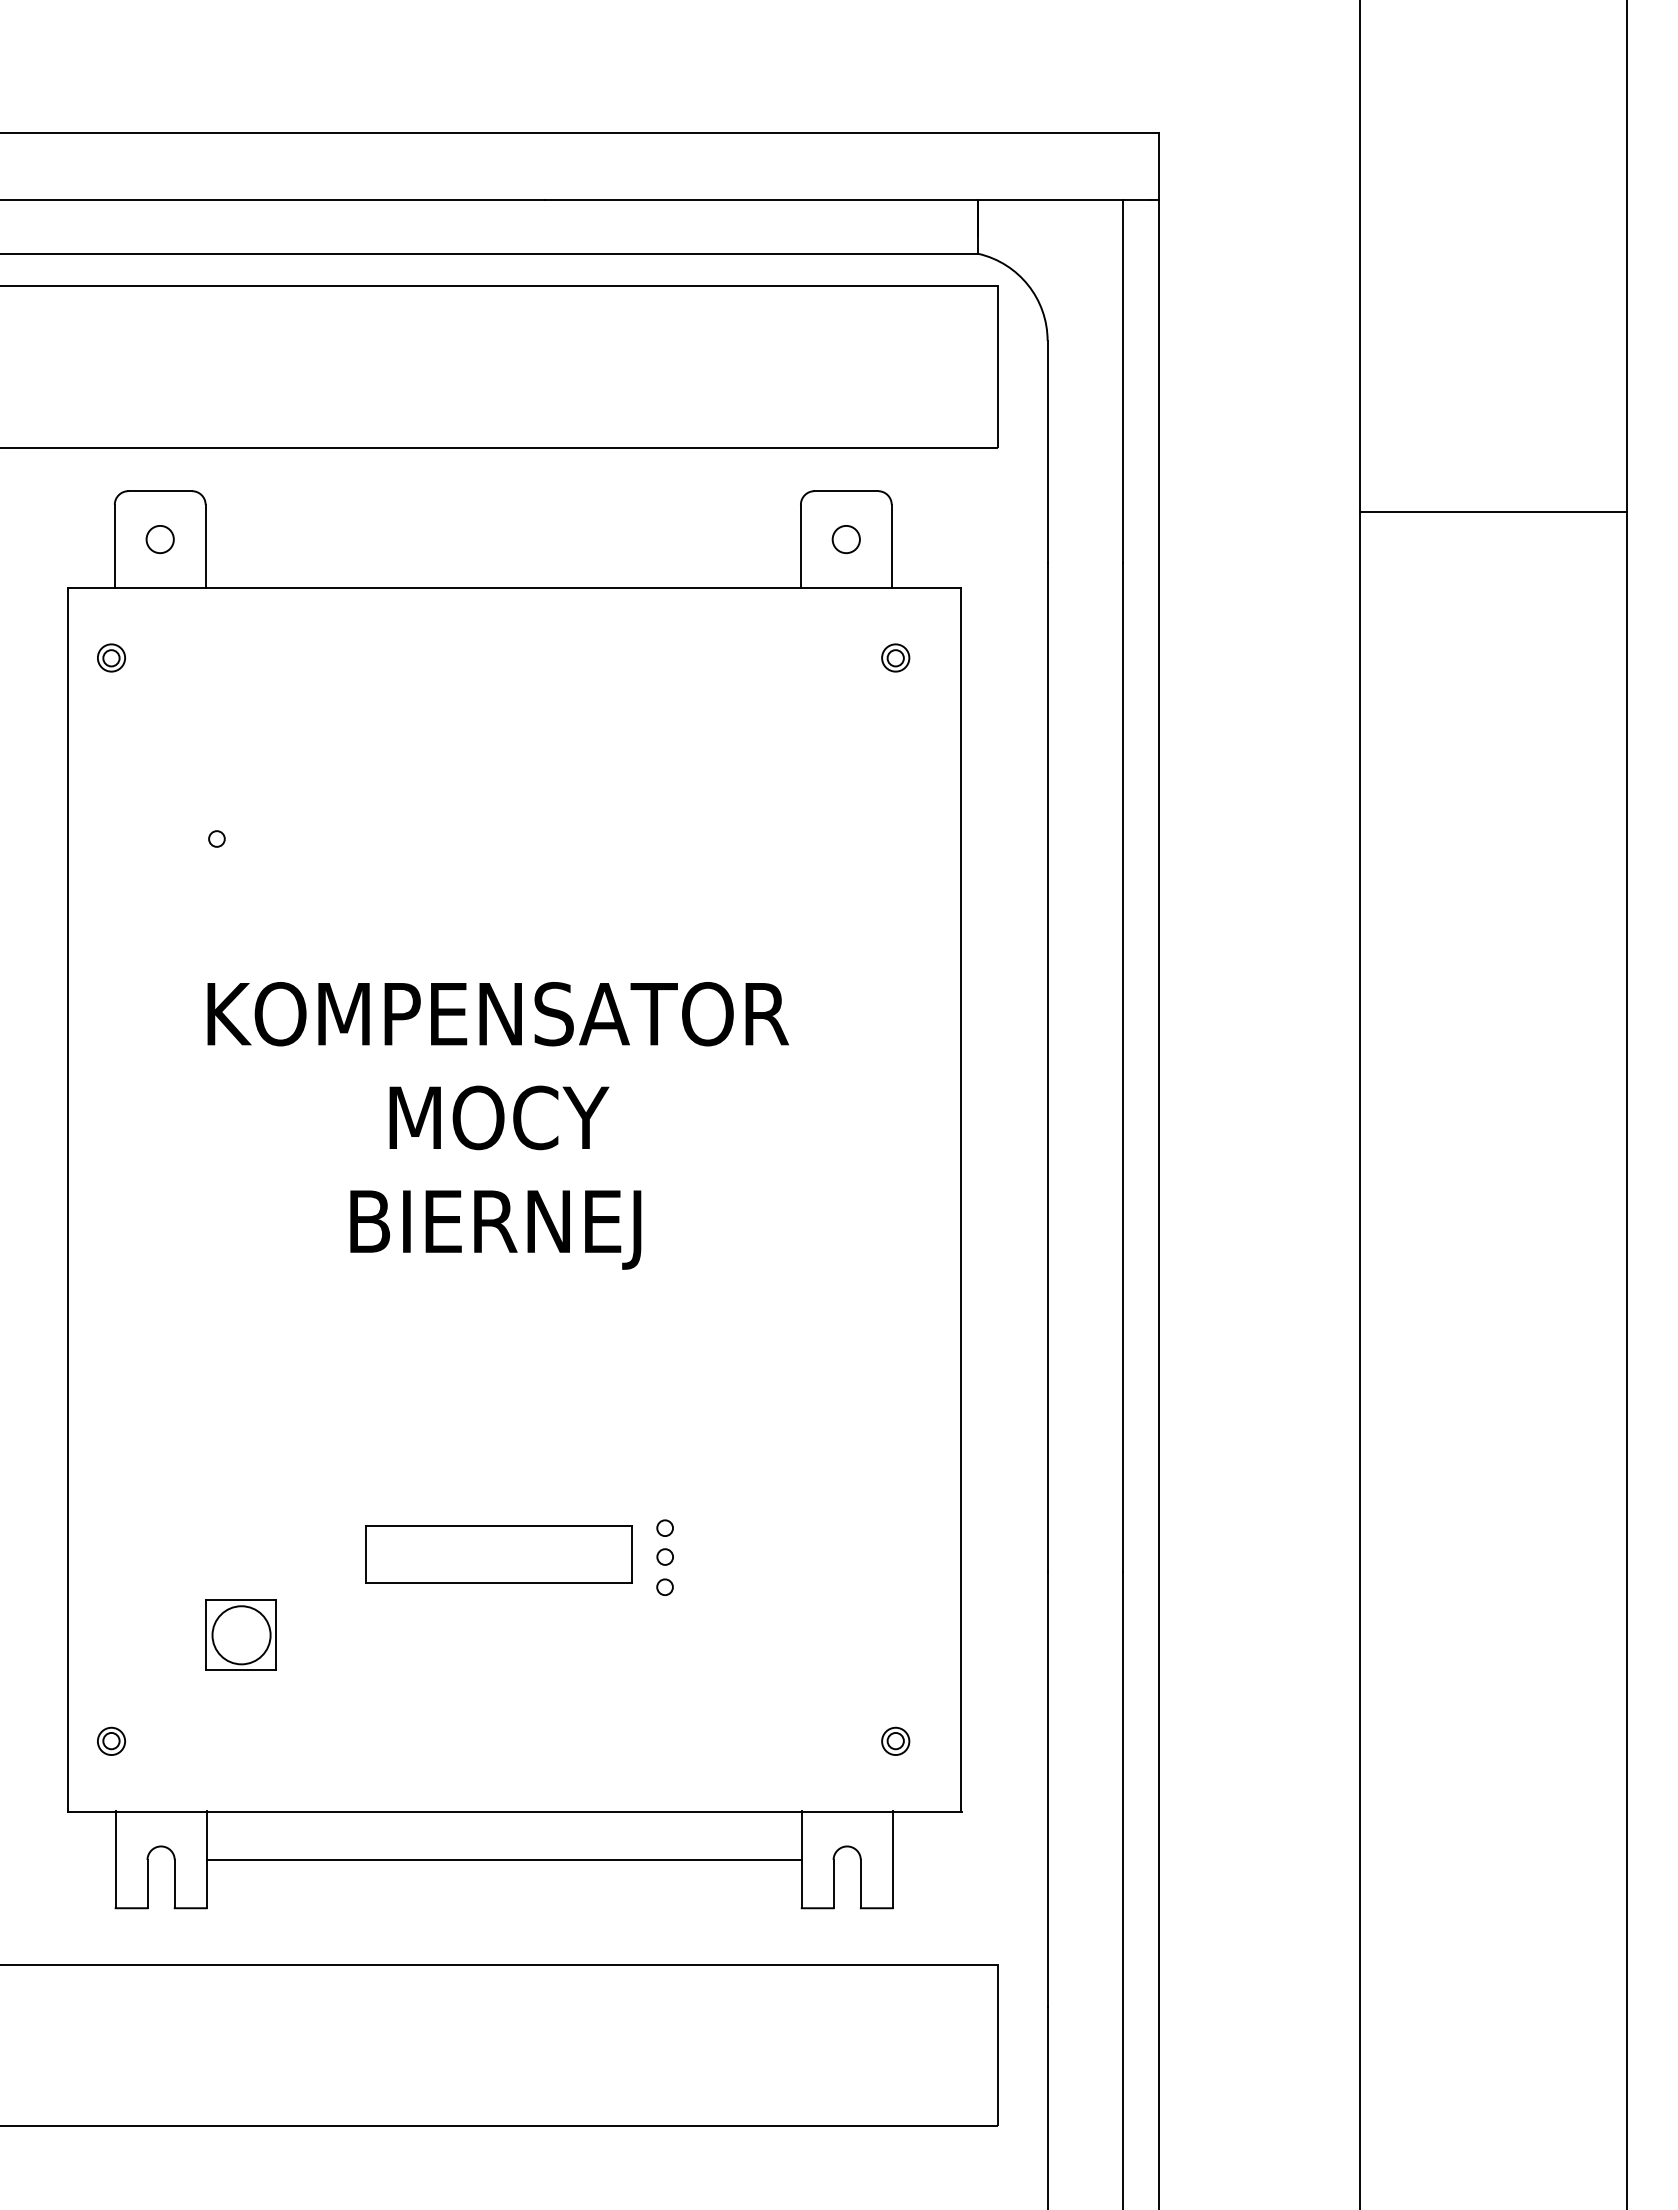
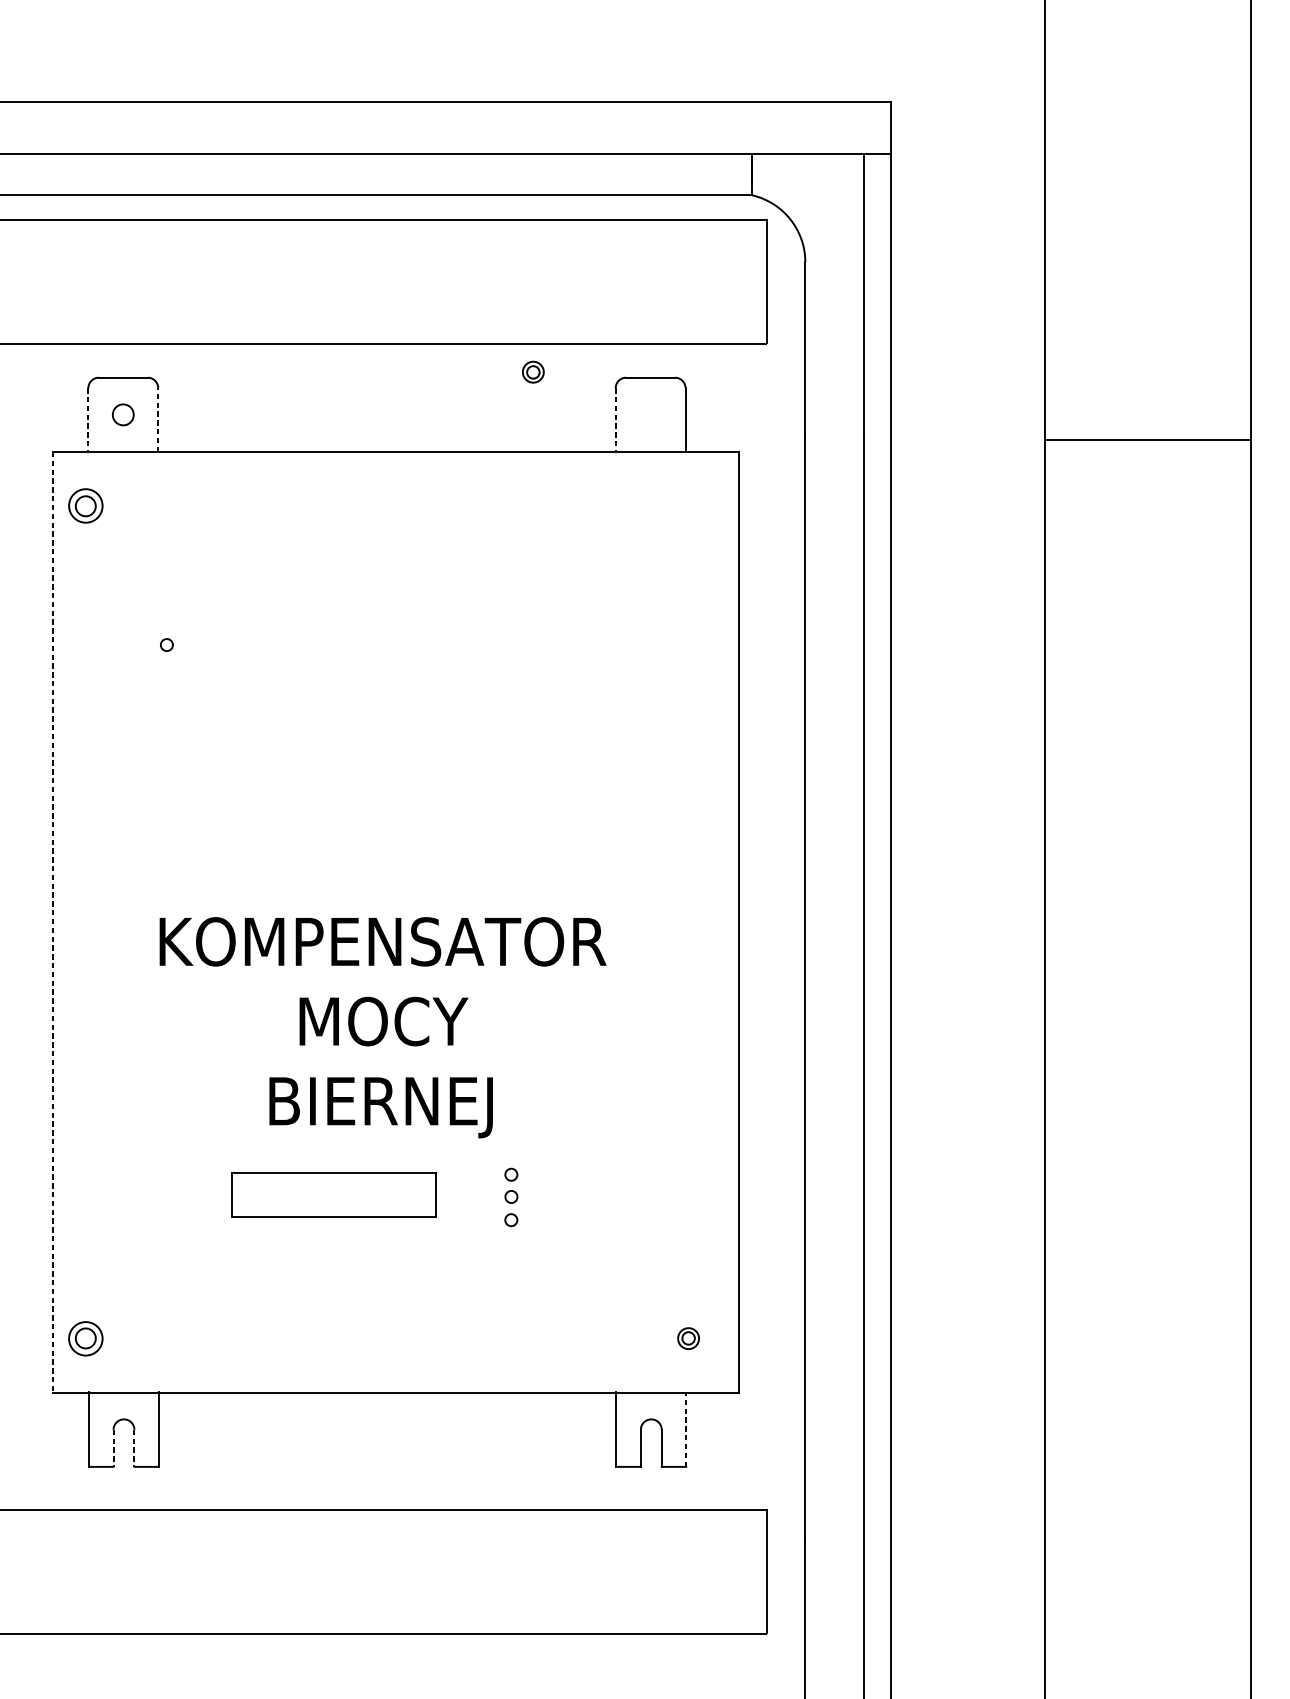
line: (1493, 511) -> (1148, 439), moved
circle: (845, 539) -> (649, 414), removed
line: (114, 546) -> (88, 420), solid -> dashed
line: (205, 546) -> (158, 420), solid -> dashed
line: (800, 546) -> (615, 420), solid -> dashed
part: (111, 657) -> (85, 505), size x1.6
part: (895, 657) -> (533, 371), moved
text: (497, 1125) -> (382, 1027), moved
line: (68, 1199) -> (52, 922), solid -> dashed
part: (498, 1554) -> (333, 1194), moved
part: (240, 1634) -> (184, 1256), removed
part: (111, 1740) -> (85, 1337), size x1.6
line: (503, 1859) -> (387, 1429), removed
line: (892, 1859) -> (686, 1429), solid -> dashed
line: (147, 1884) -> (113, 1448), solid -> dashed
line: (174, 1884) -> (134, 1448), solid -> dashed

